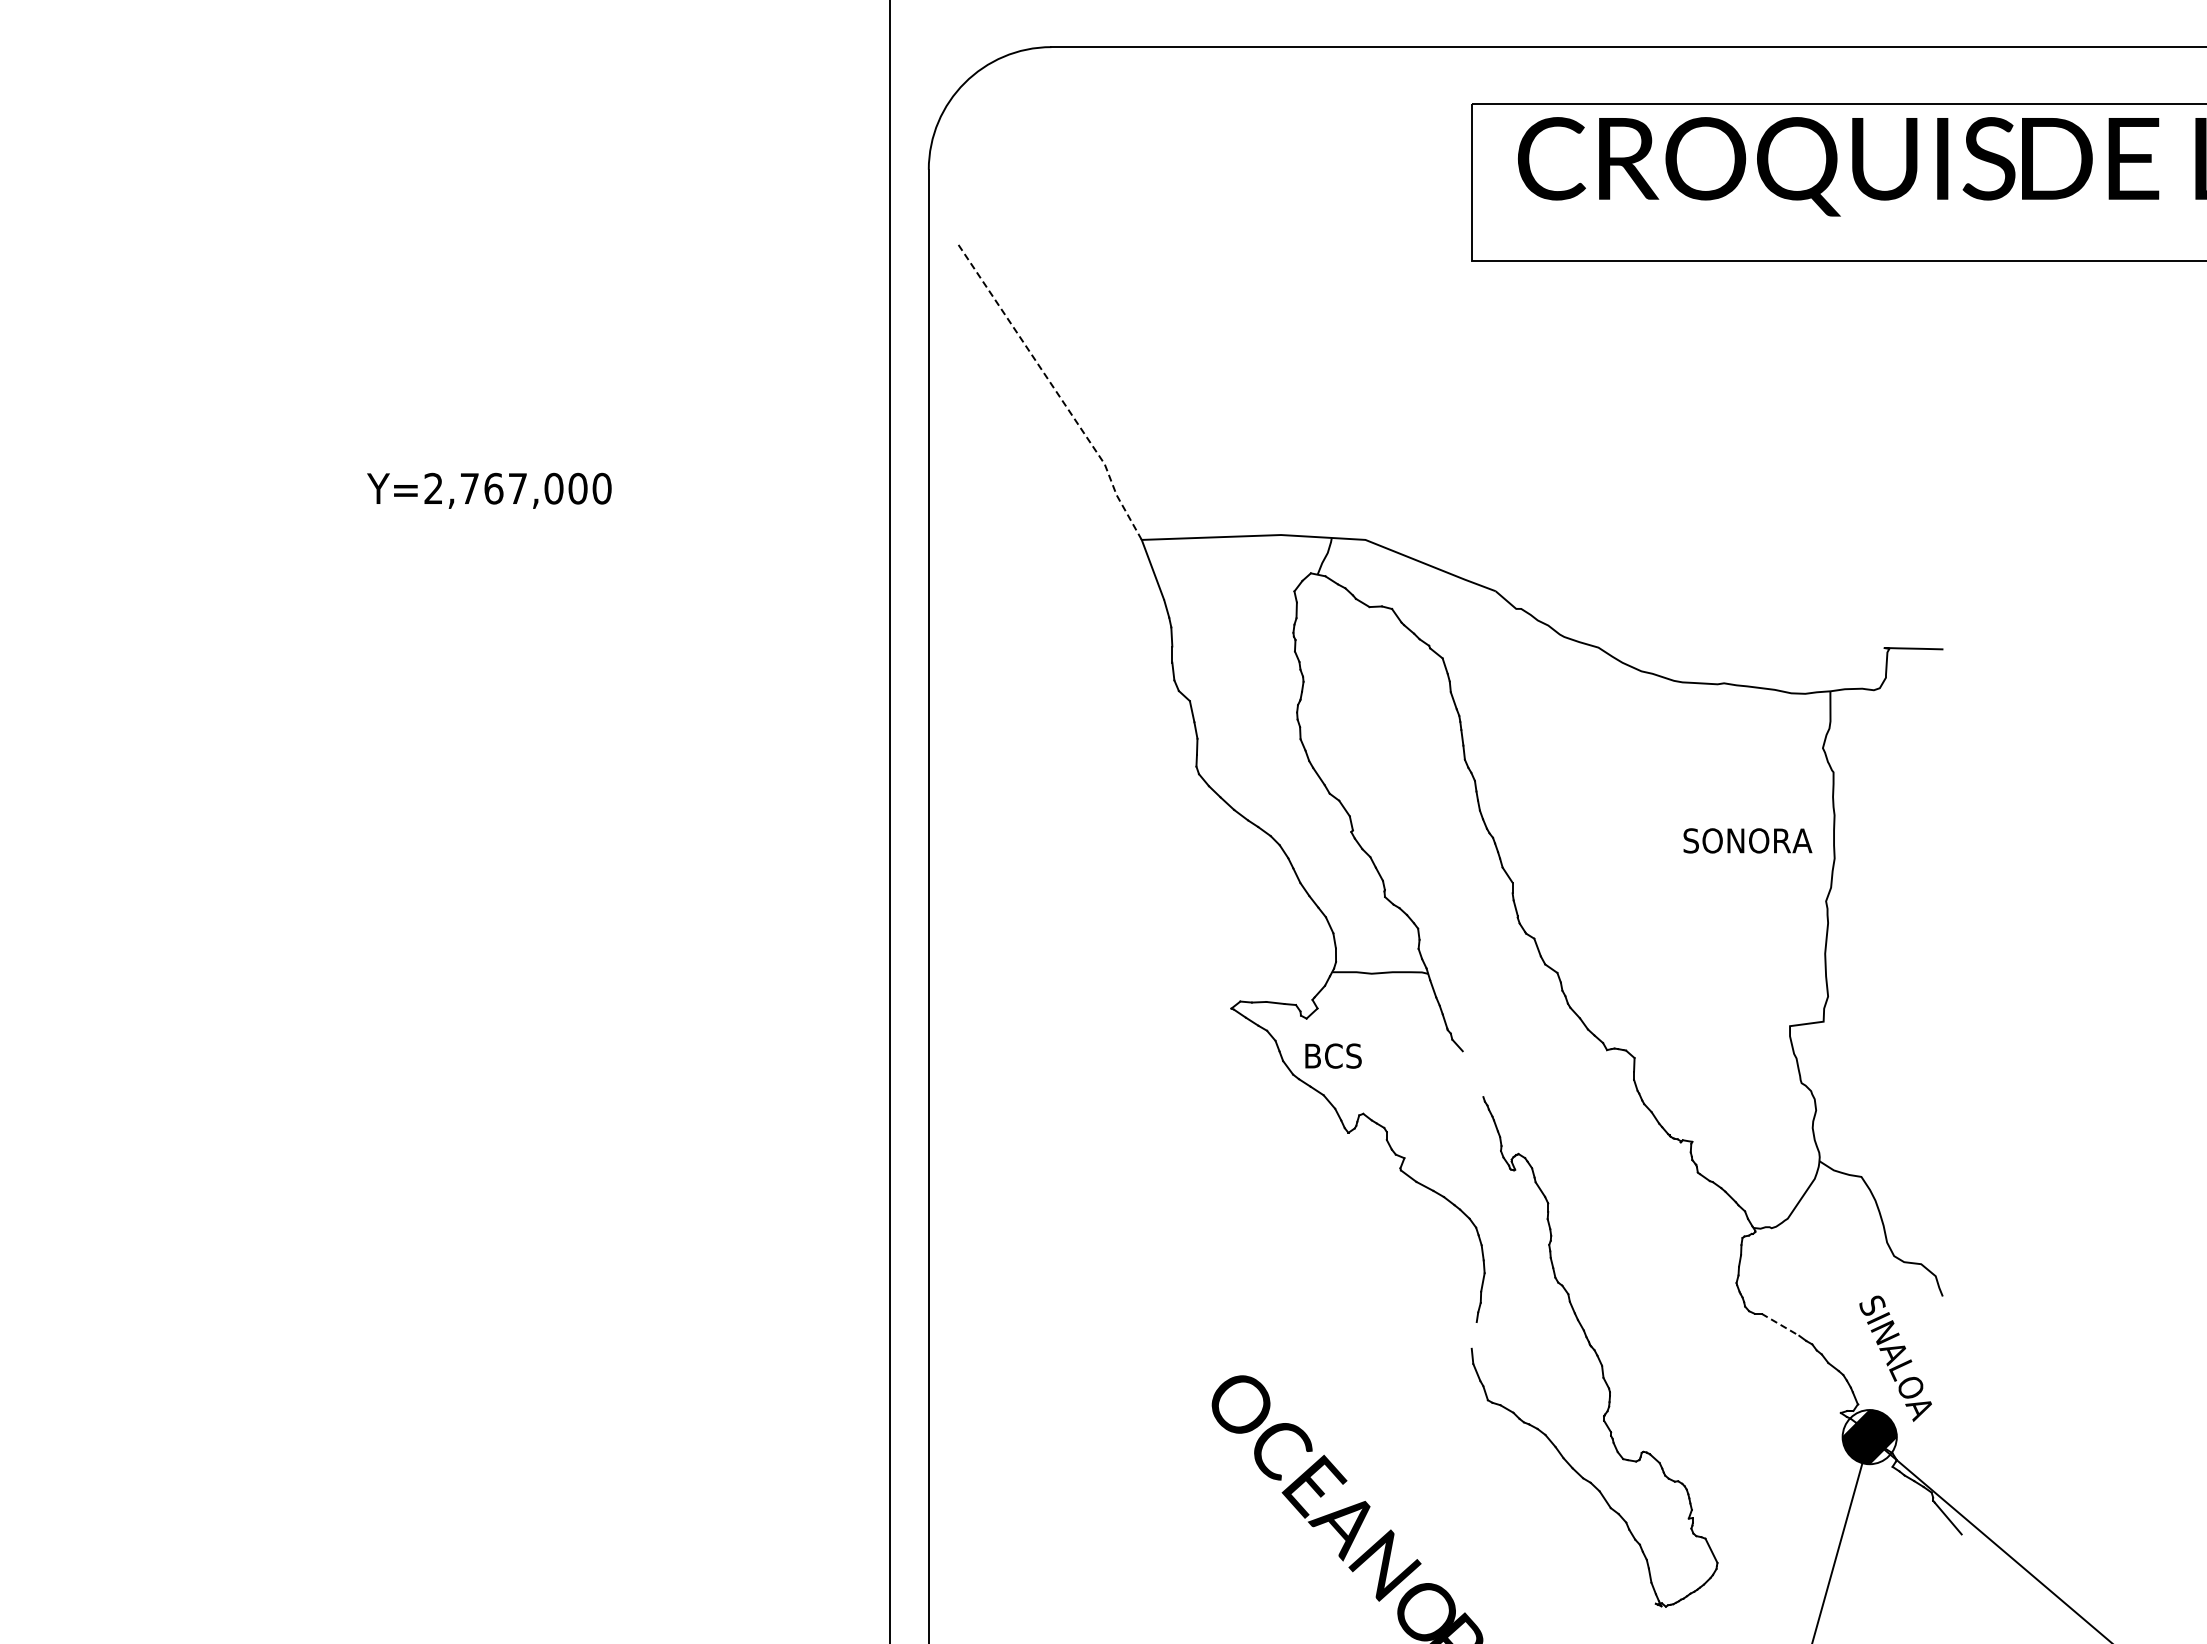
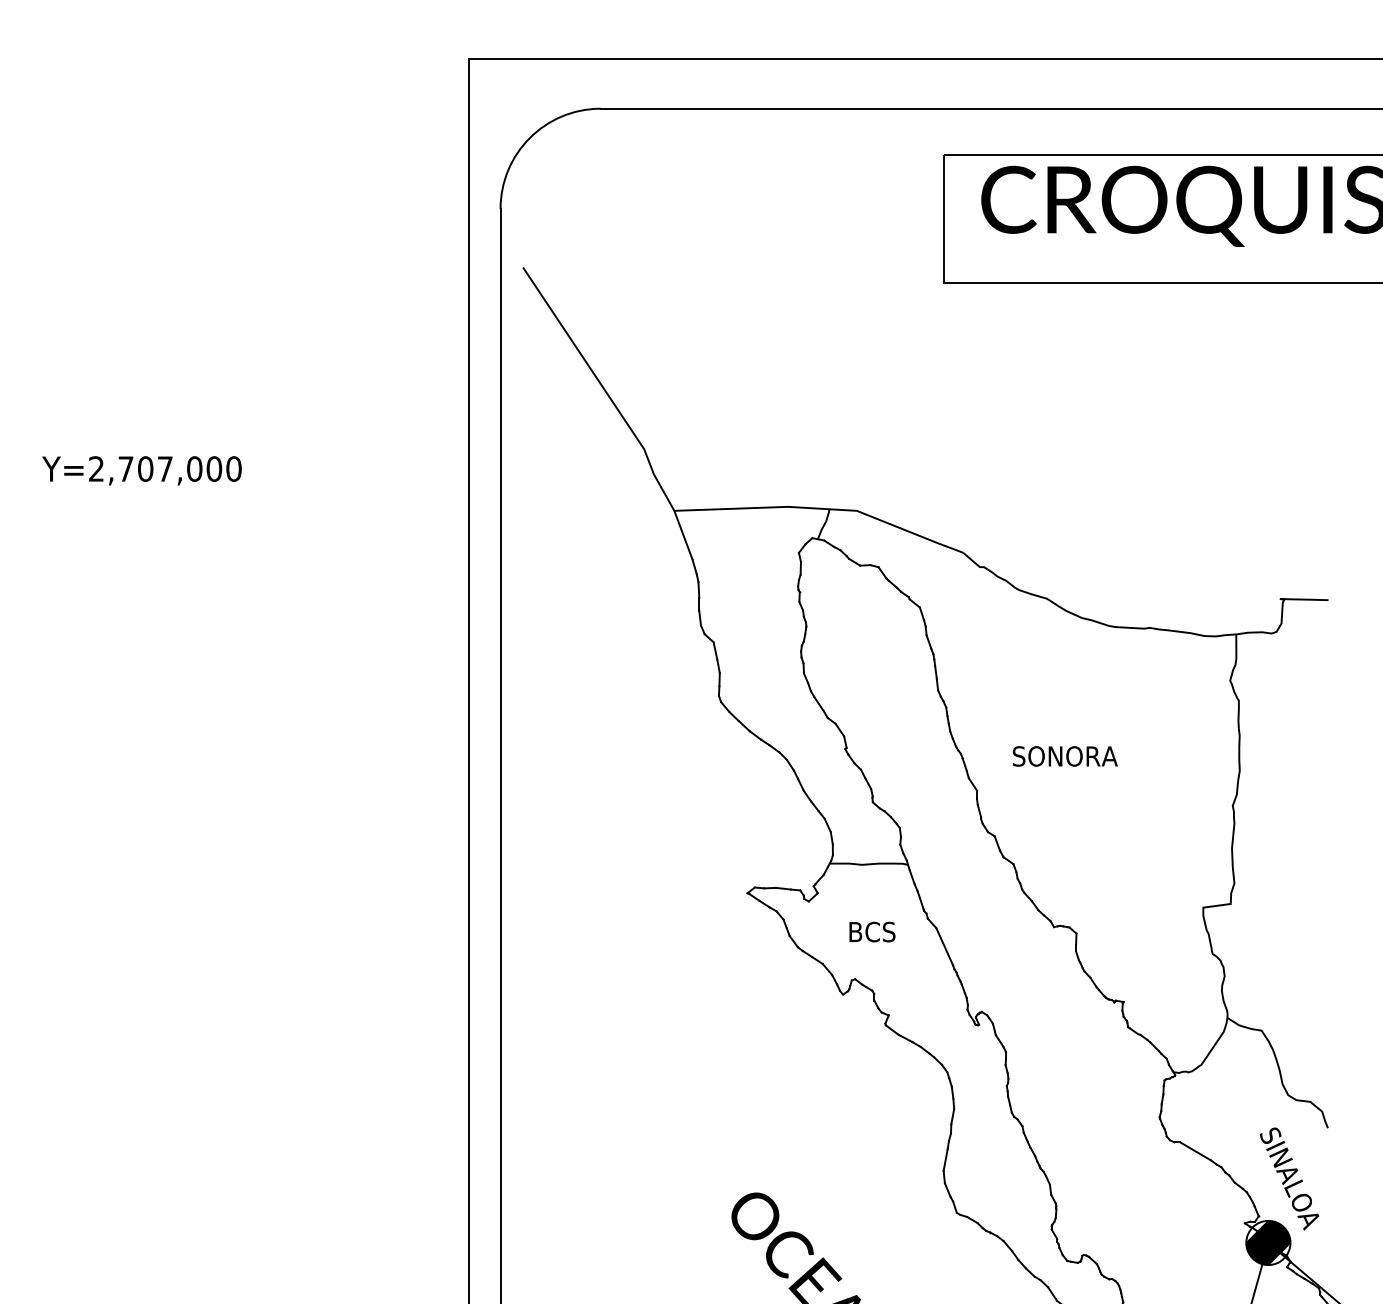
line: (1054, 388) -> (603, 387), dashed -> solid
text: (493, 488) -> (145, 468), Y=2,767,000 -> Y=2,707,000
text: (1747, 840) -> (1065, 756), moved
text: (1333, 1055) -> (872, 931), moved
line: (1472, 1074) -> (944, 947), added
line: (1780, 1324) -> (1195, 1151), dashed -> solid
line: (1473, 1335) -> (945, 1160), added

